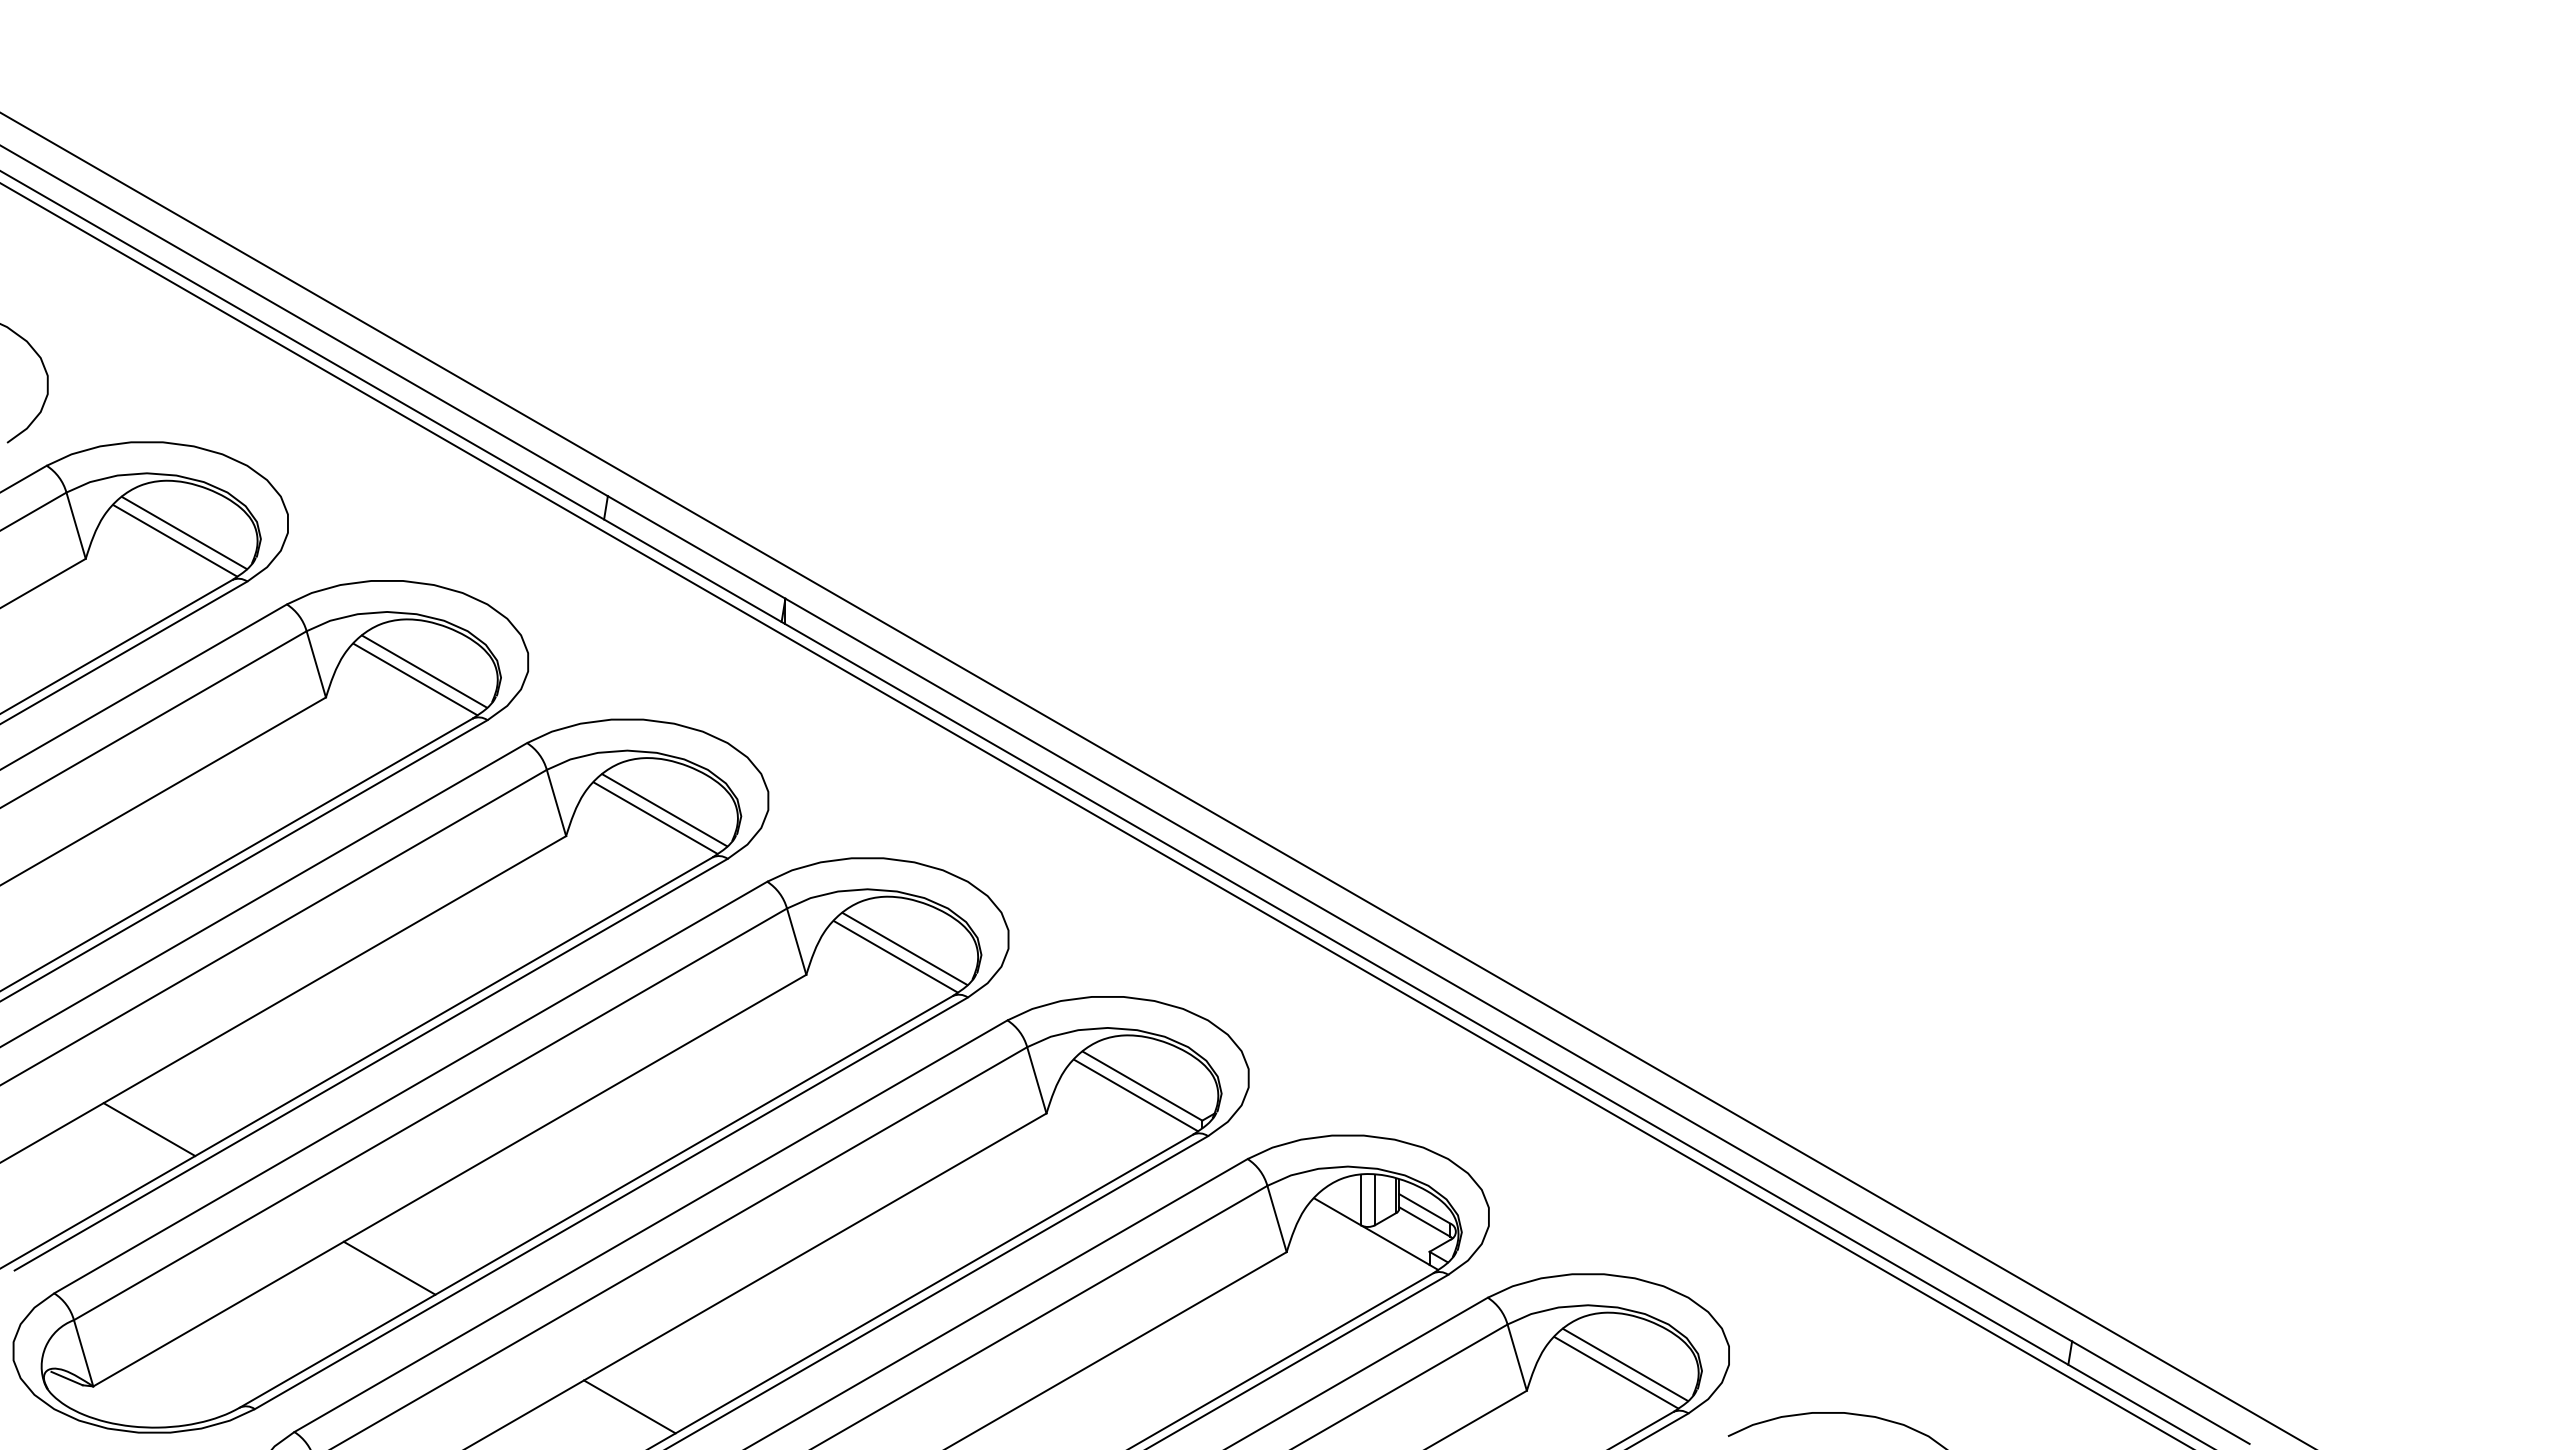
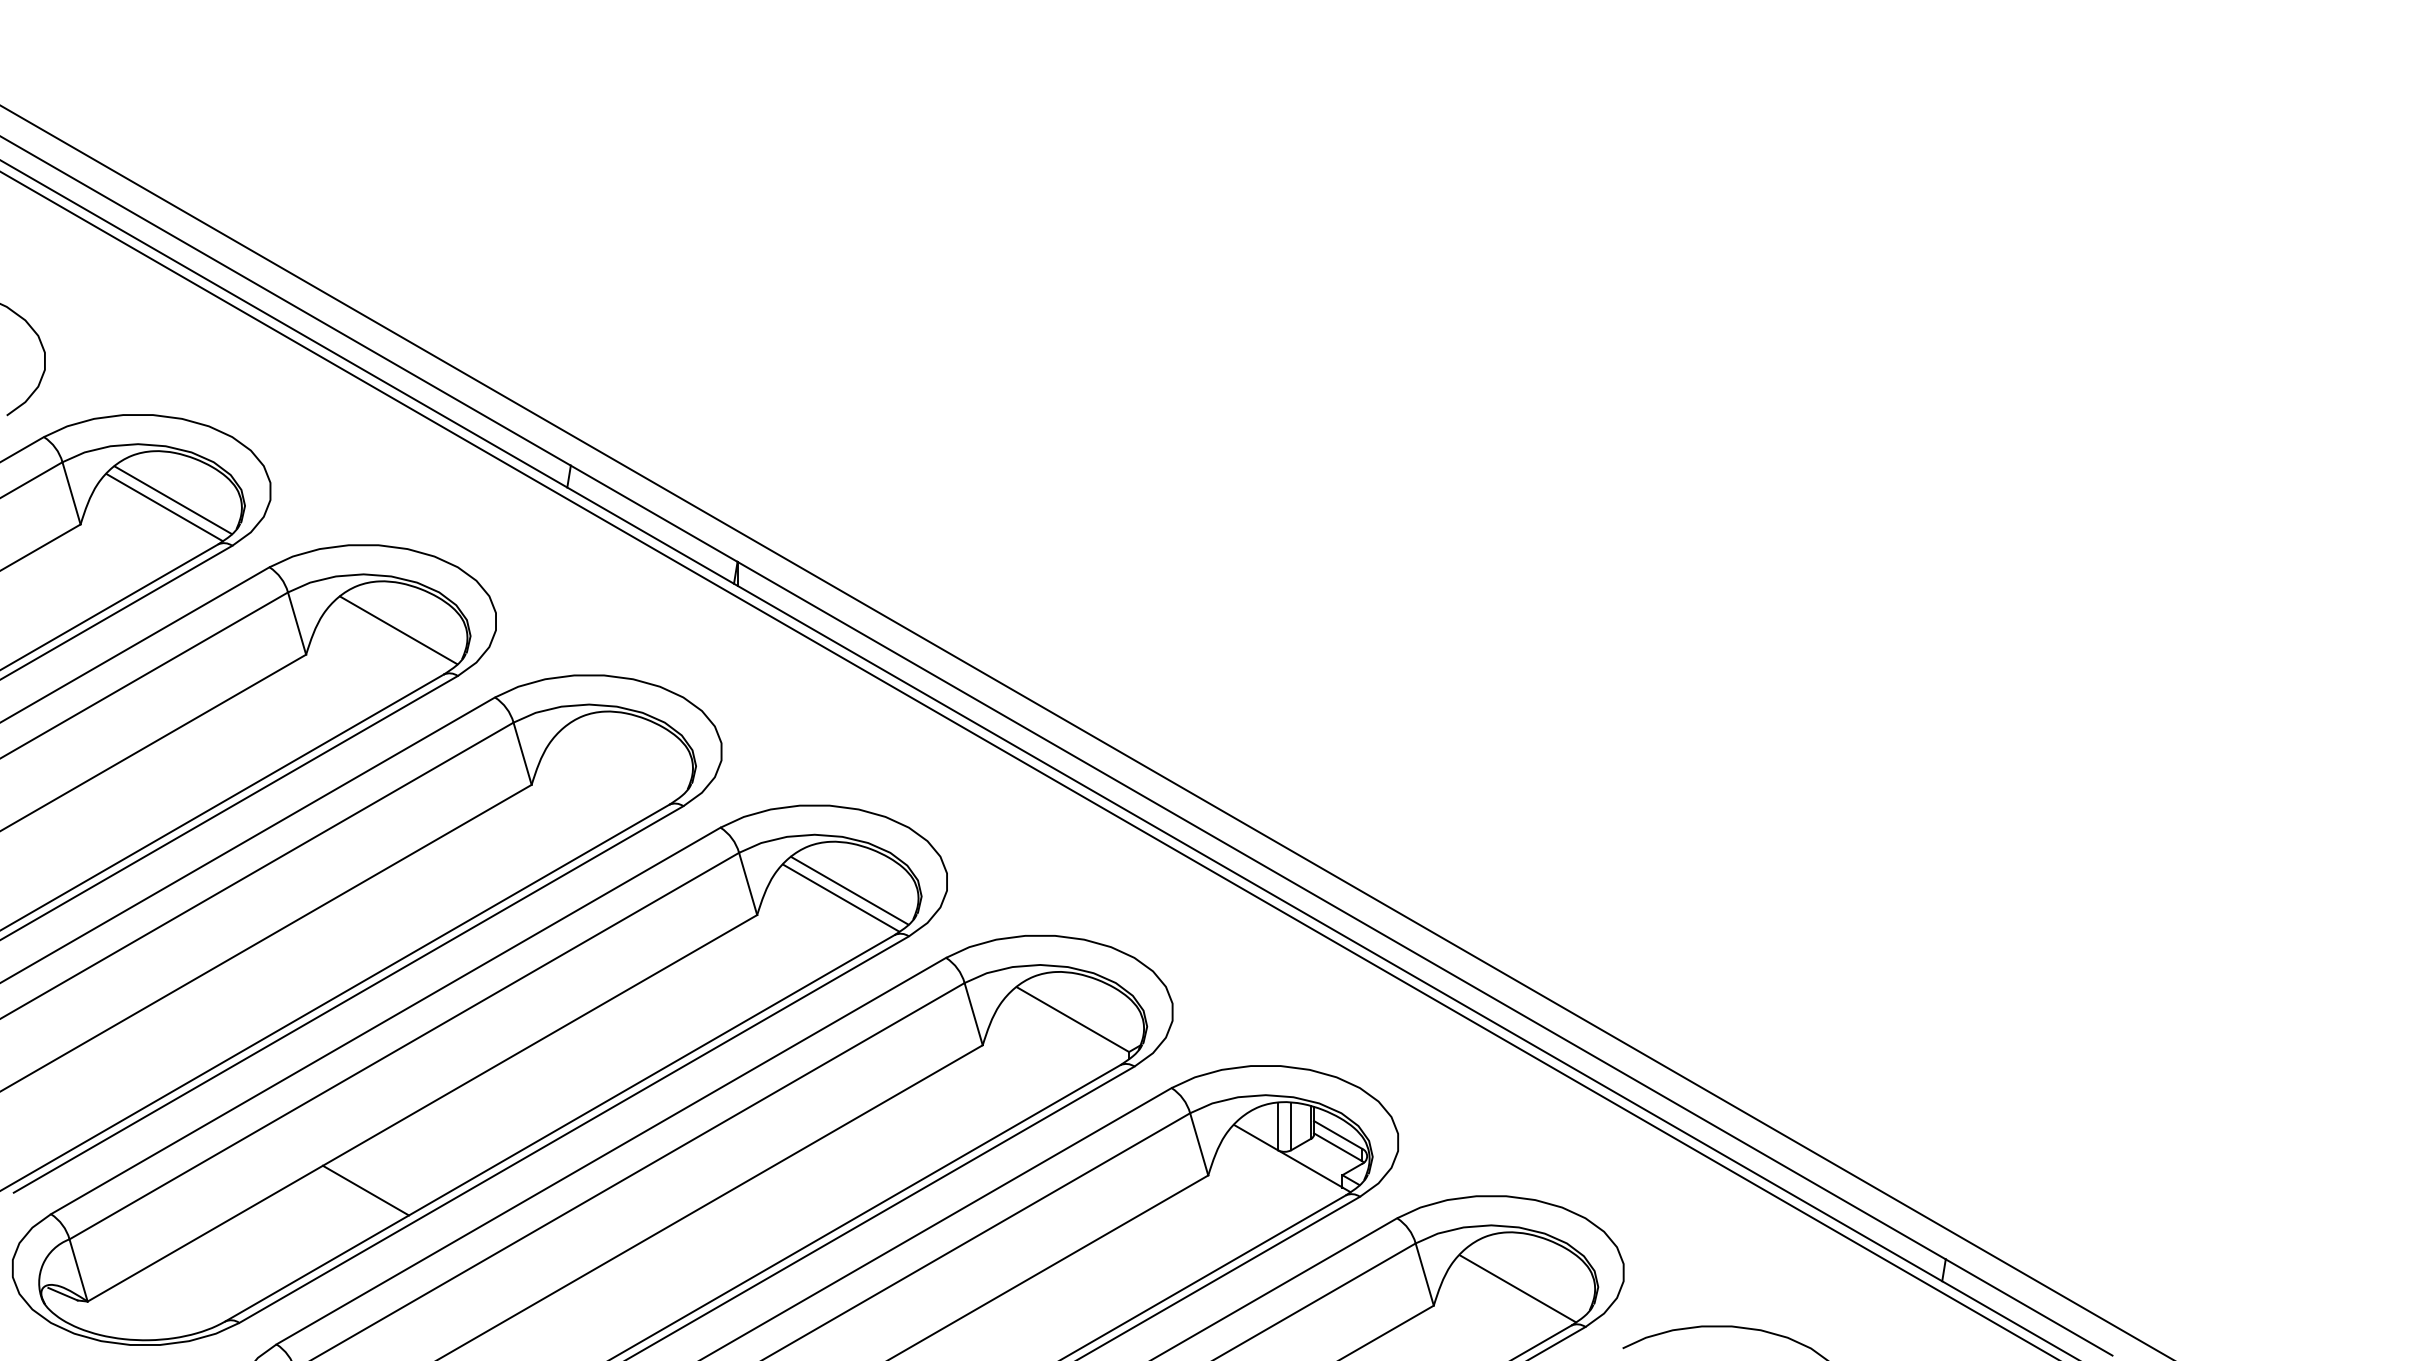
line: (415, 679) -> (390, 637), removed
line: (664, 810) -> (624, 760), removed
line: (655, 817) -> (615, 767), removed
line: (1135, 1095) -> (1066, 1028), removed
line: (149, 1129) -> (140, 1060), removed
line: (1625, 1364) -> (1526, 1280), removed
line: (629, 1406) -> (591, 1320), removed

